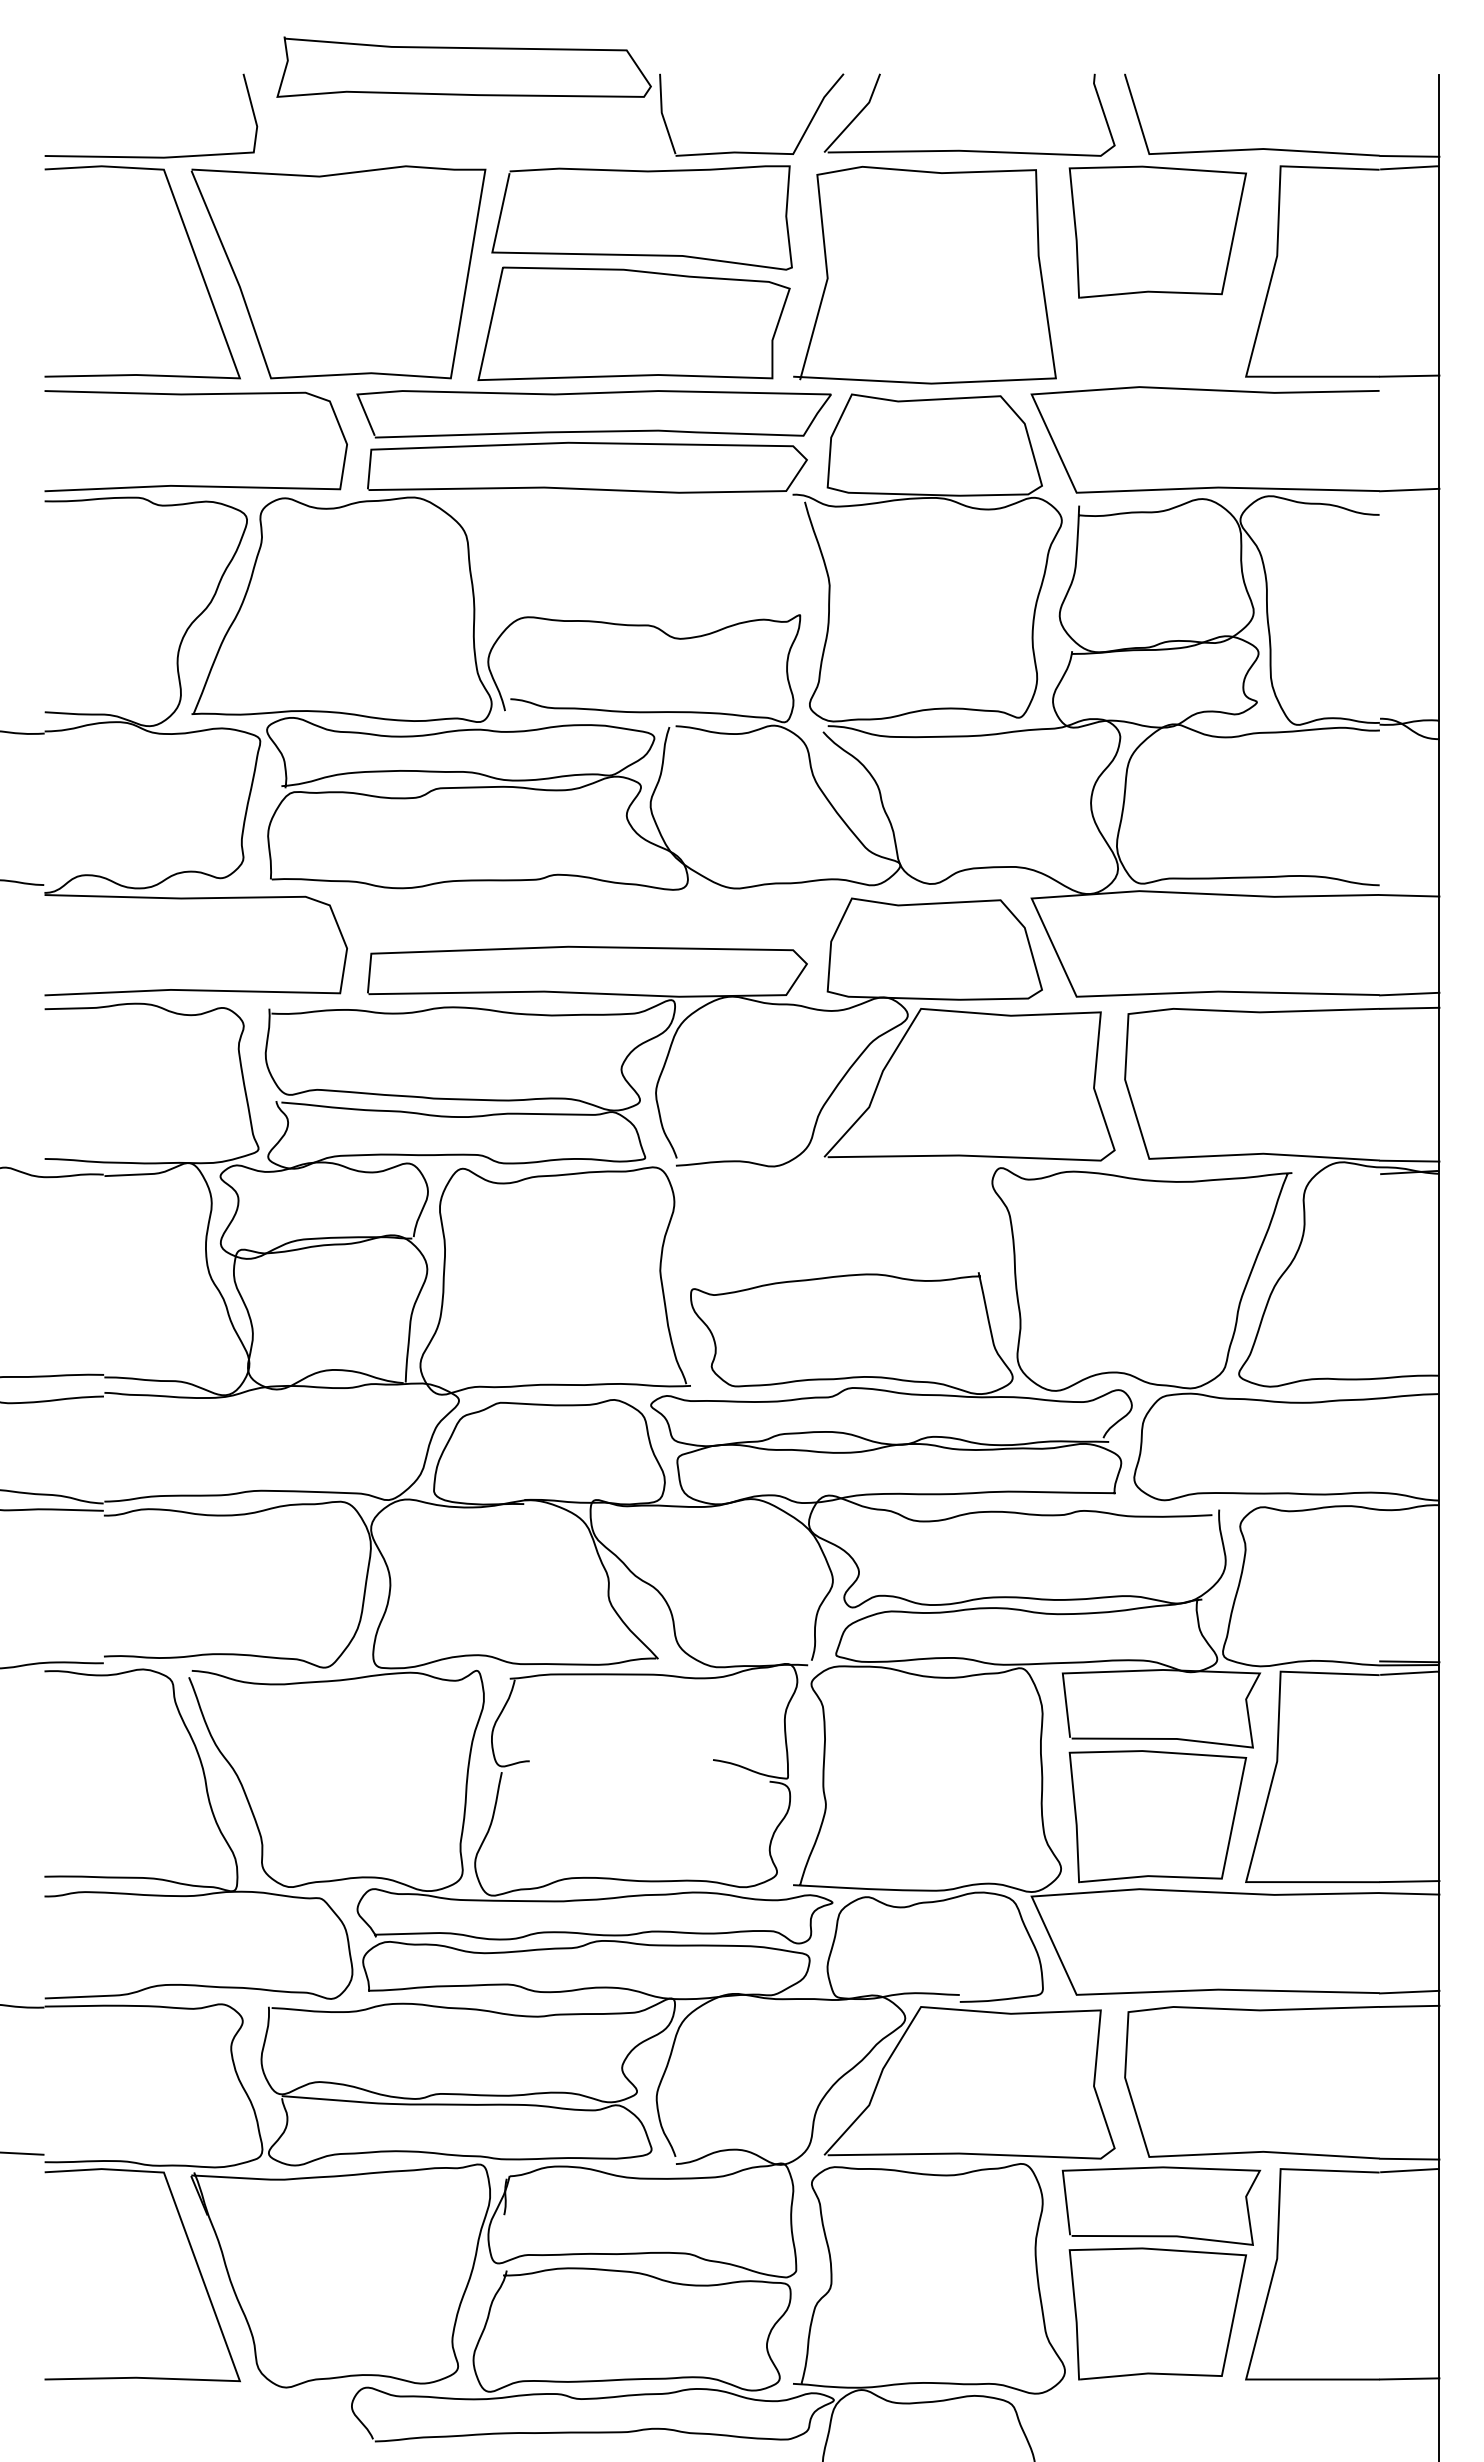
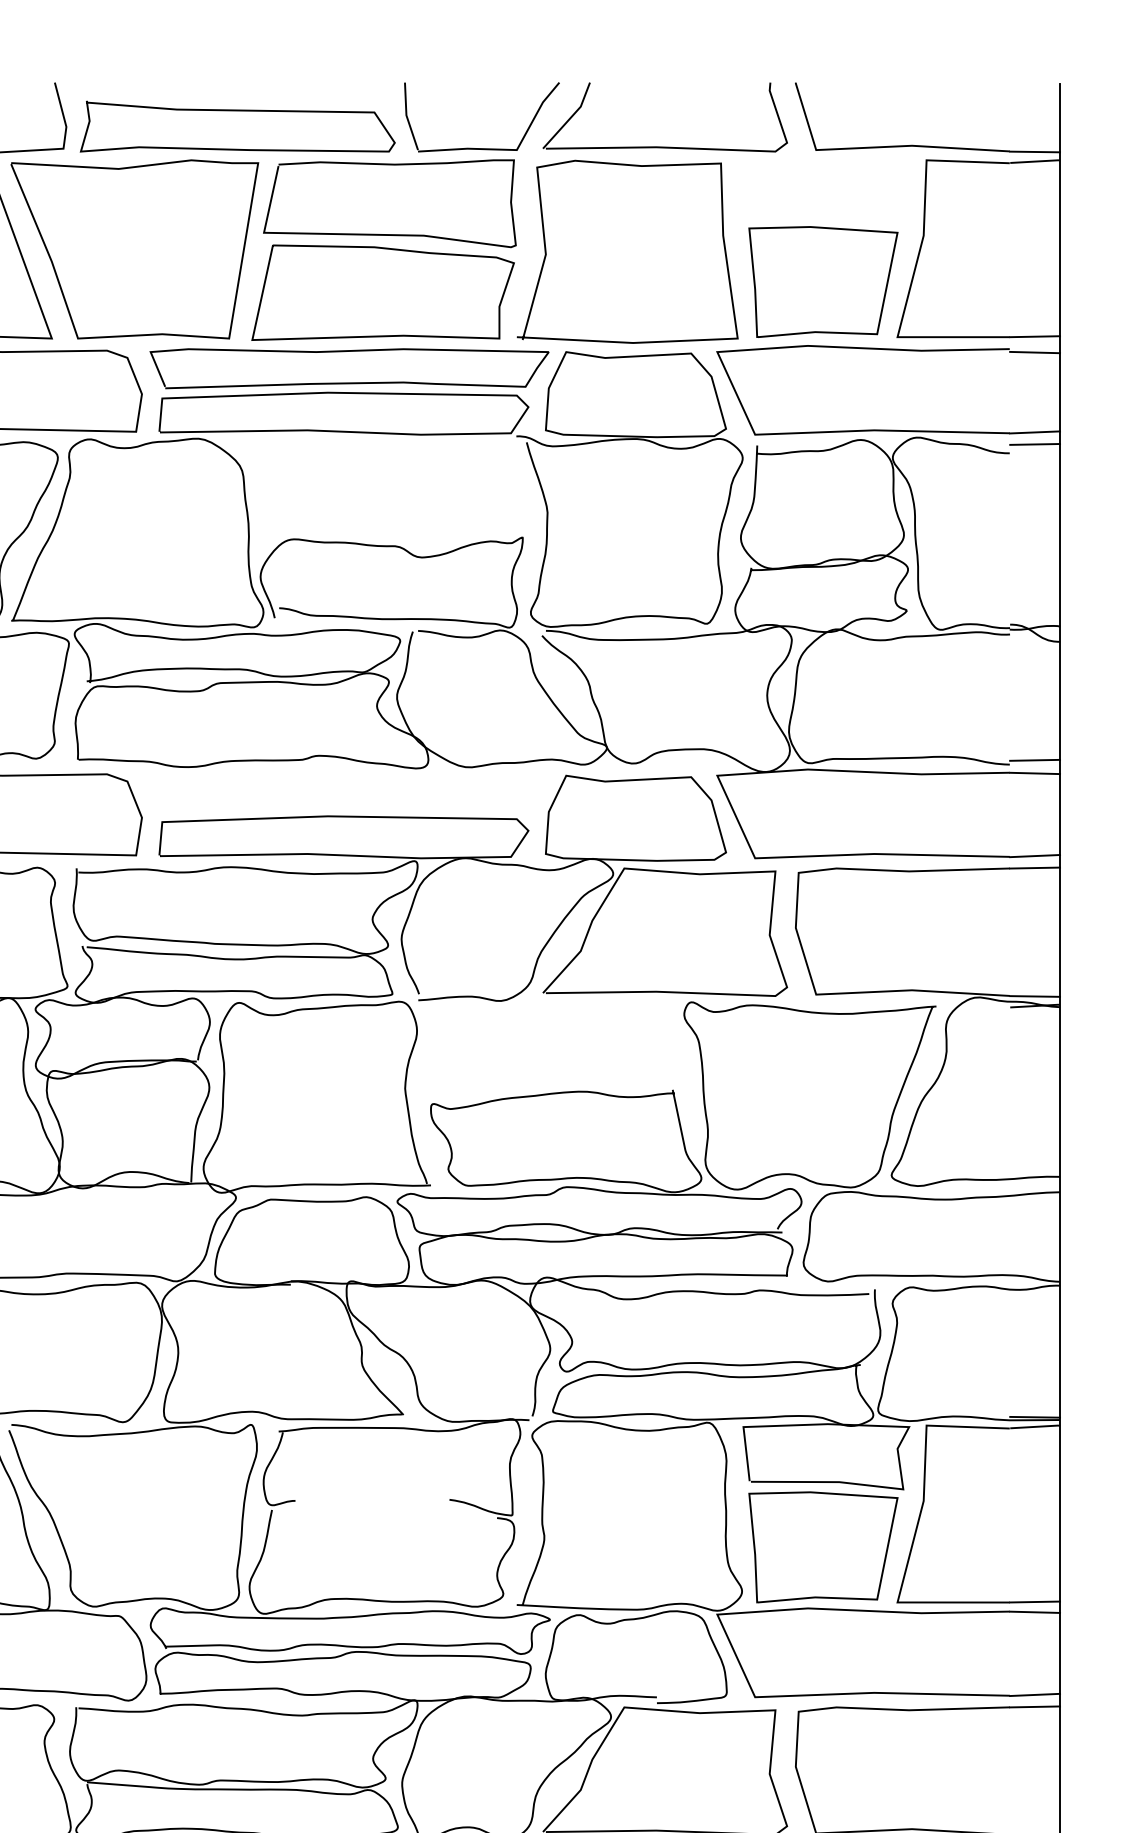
curve: (463, 48) -> (237, 110), moved
curve: (1151, 290) -> (818, 331), moved
line: (1409, 394) -> (1034, 352), added
line: (1409, 503) -> (1034, 443), added
line: (1409, 879) -> (1034, 759), added

